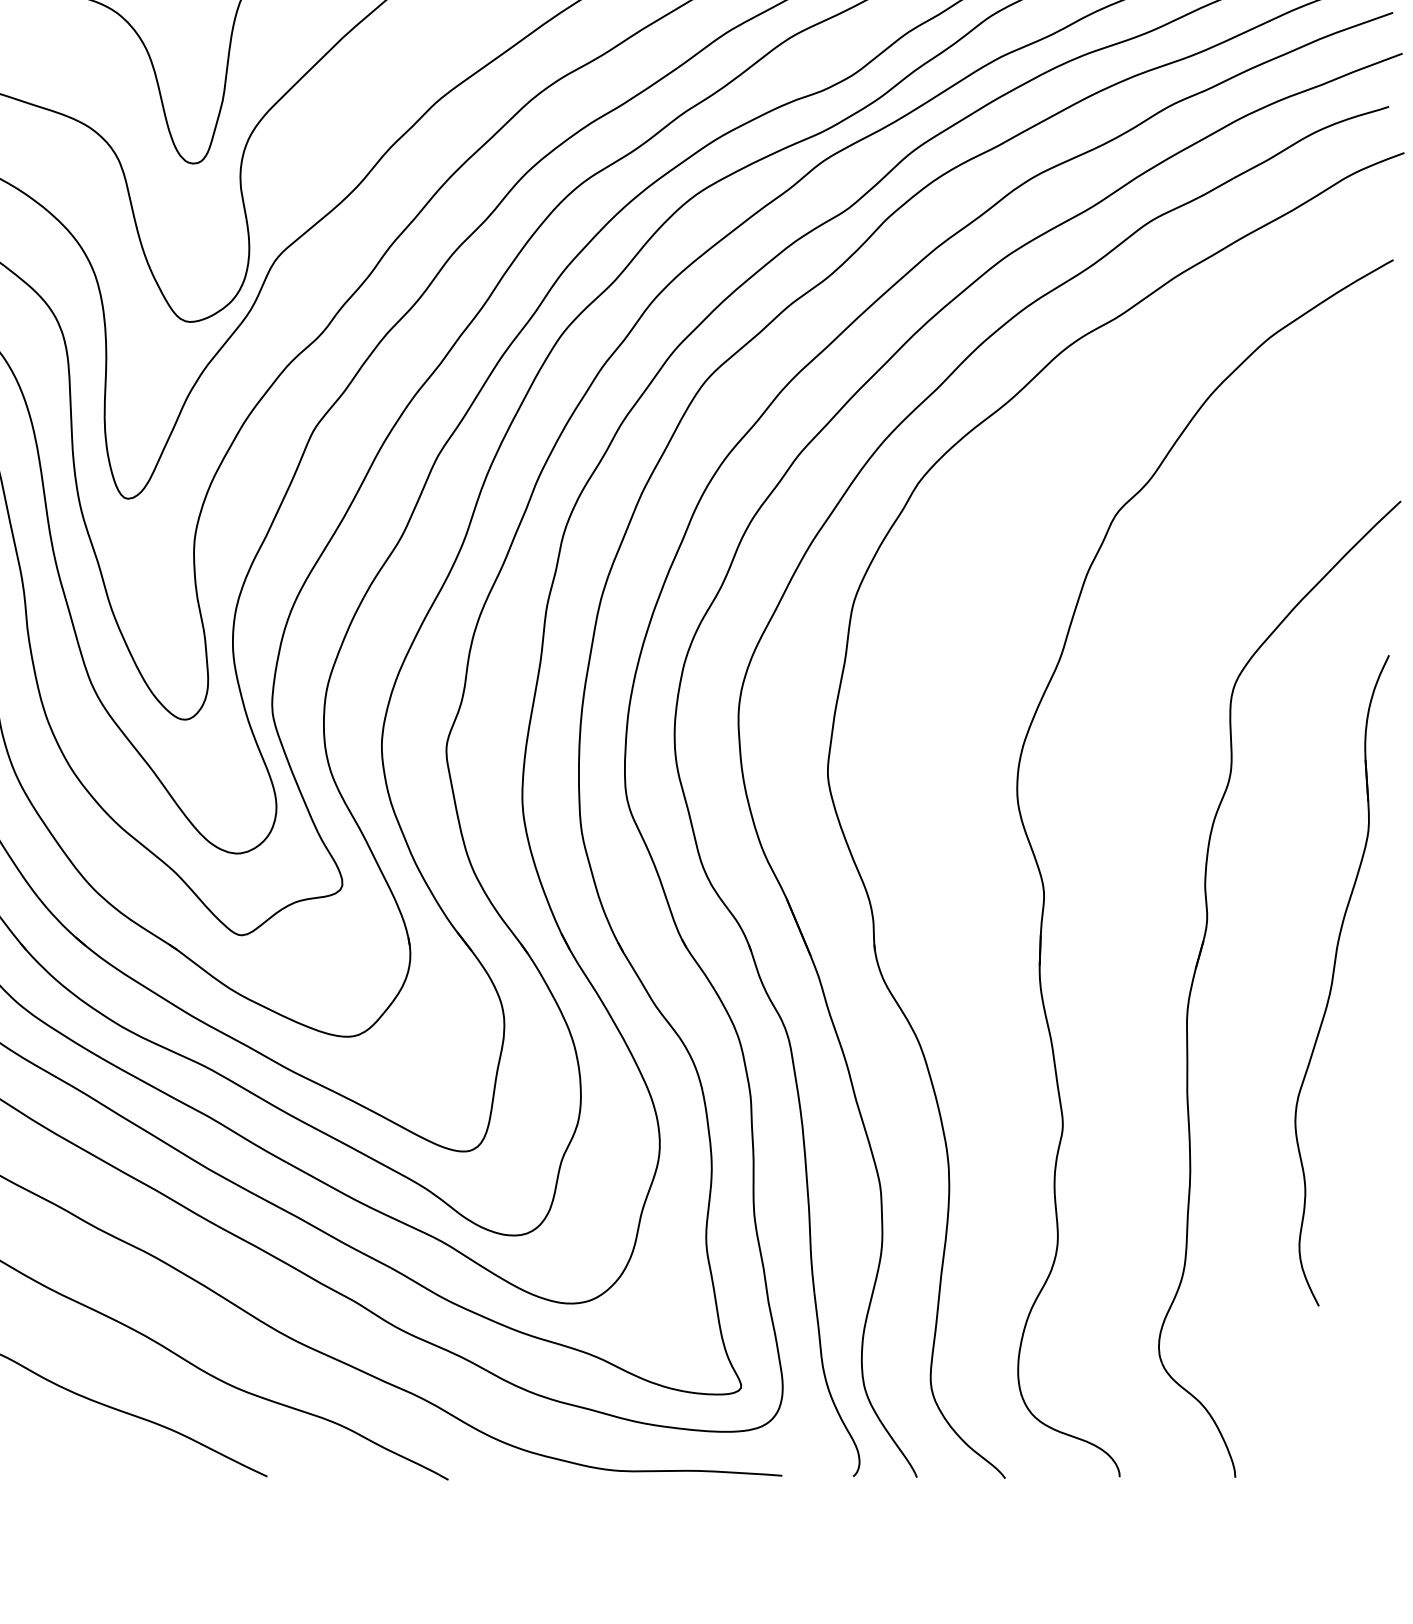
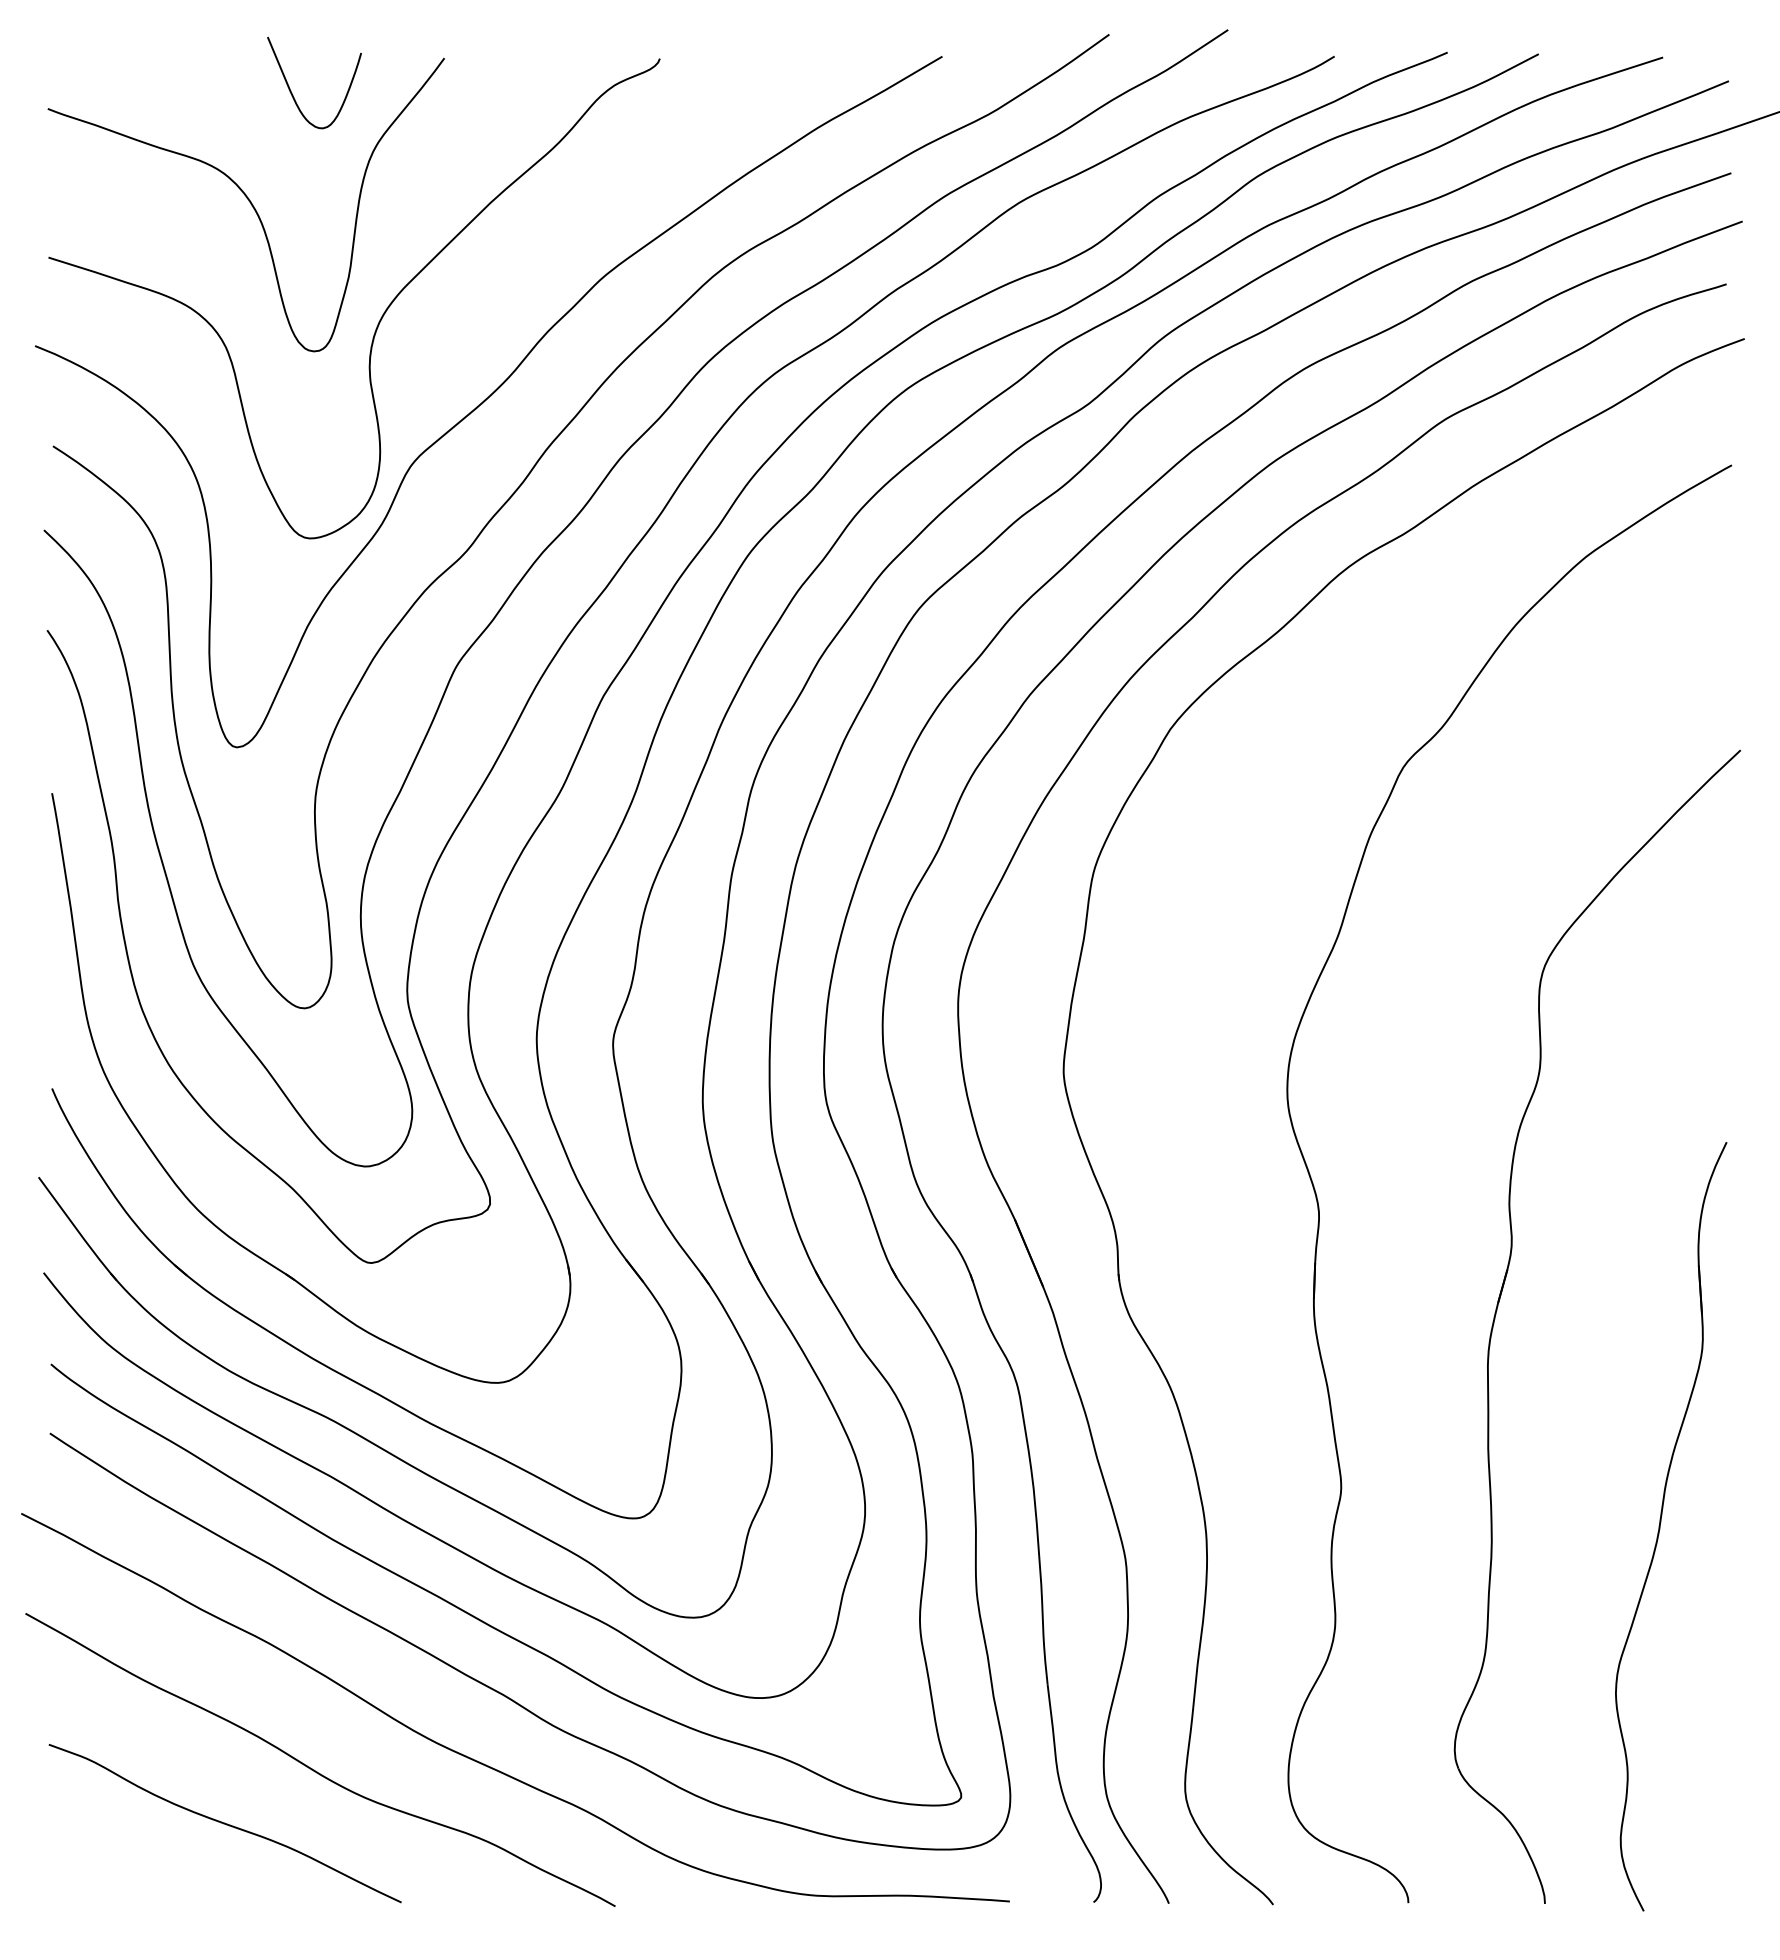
part: (1333, 977) -> (1661, 1522), moved

